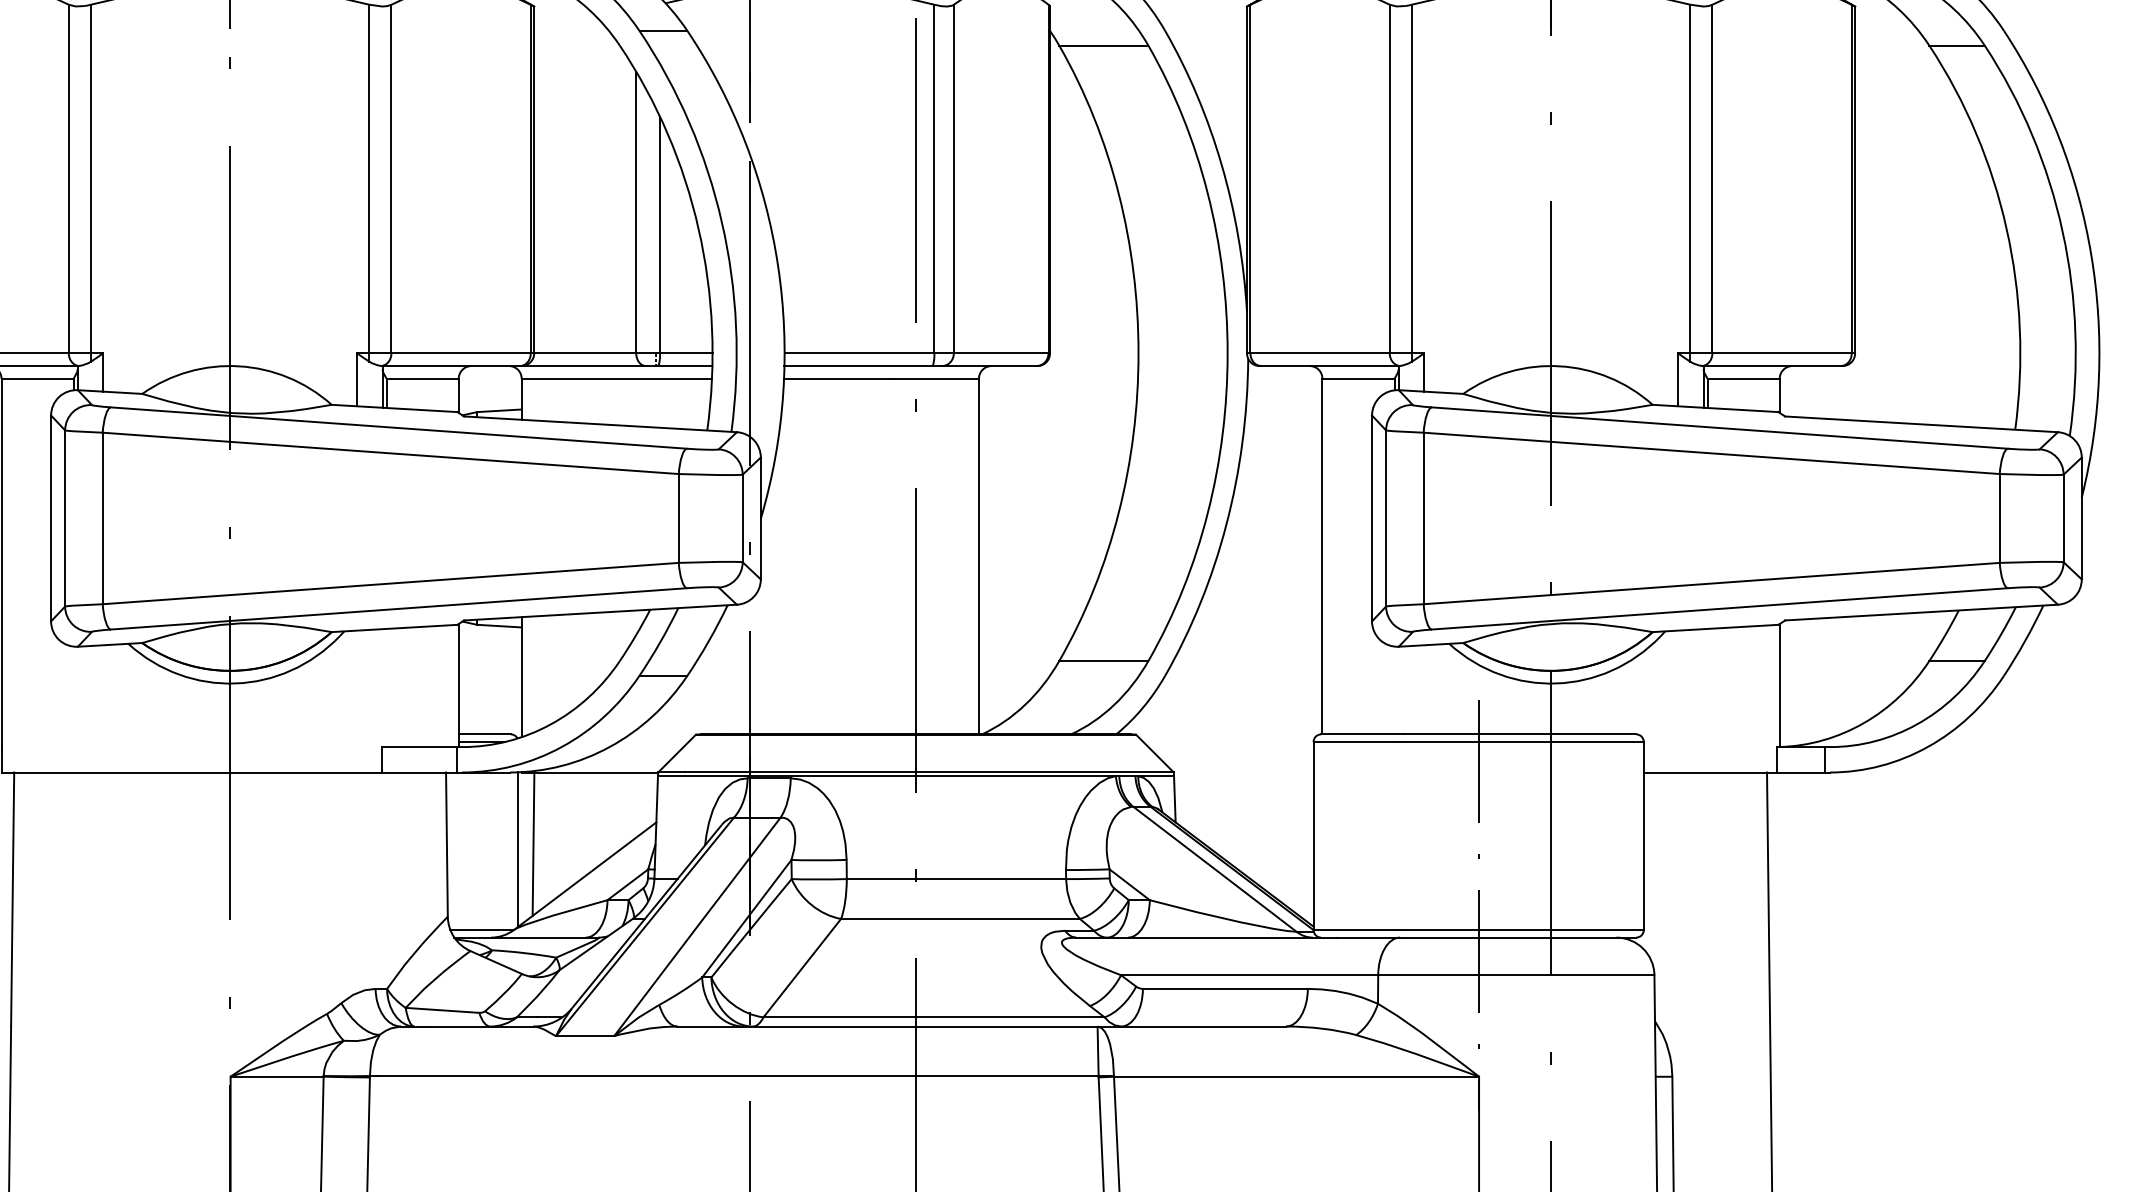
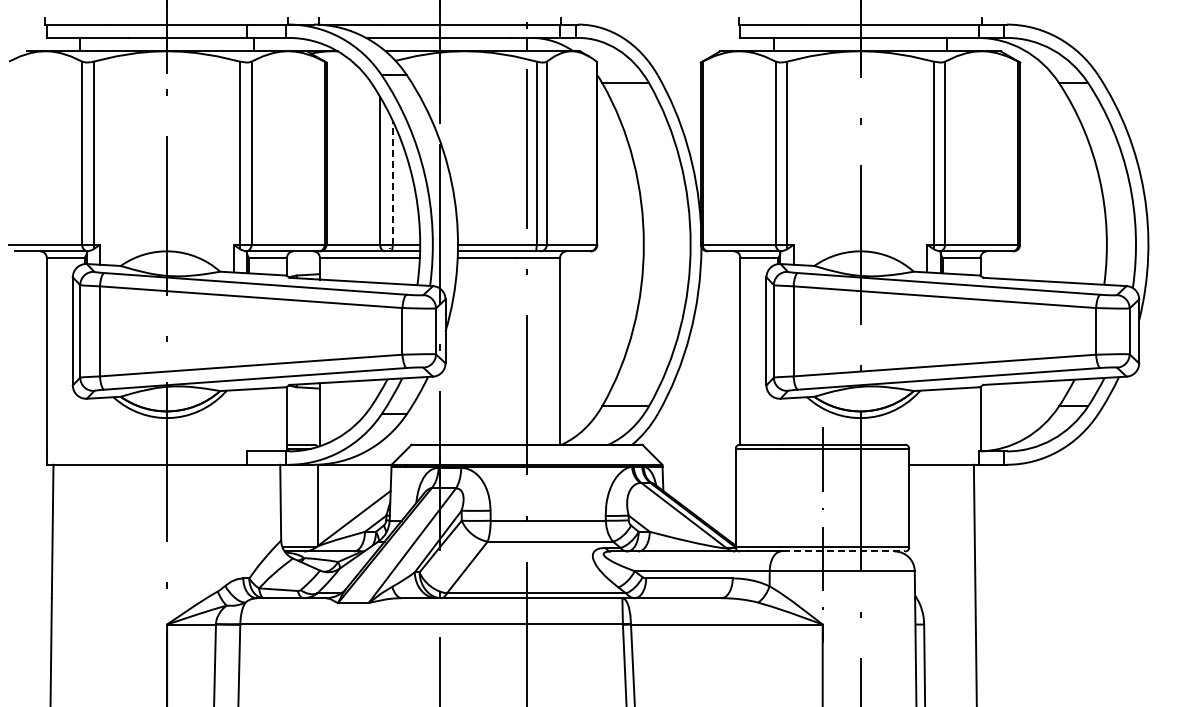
line: (659, 234) -> (392, 182), solid -> dashed
line: (532, 844) -> (325, 502), removed
line: (1520, 937) -> (844, 551), solid -> dashed

